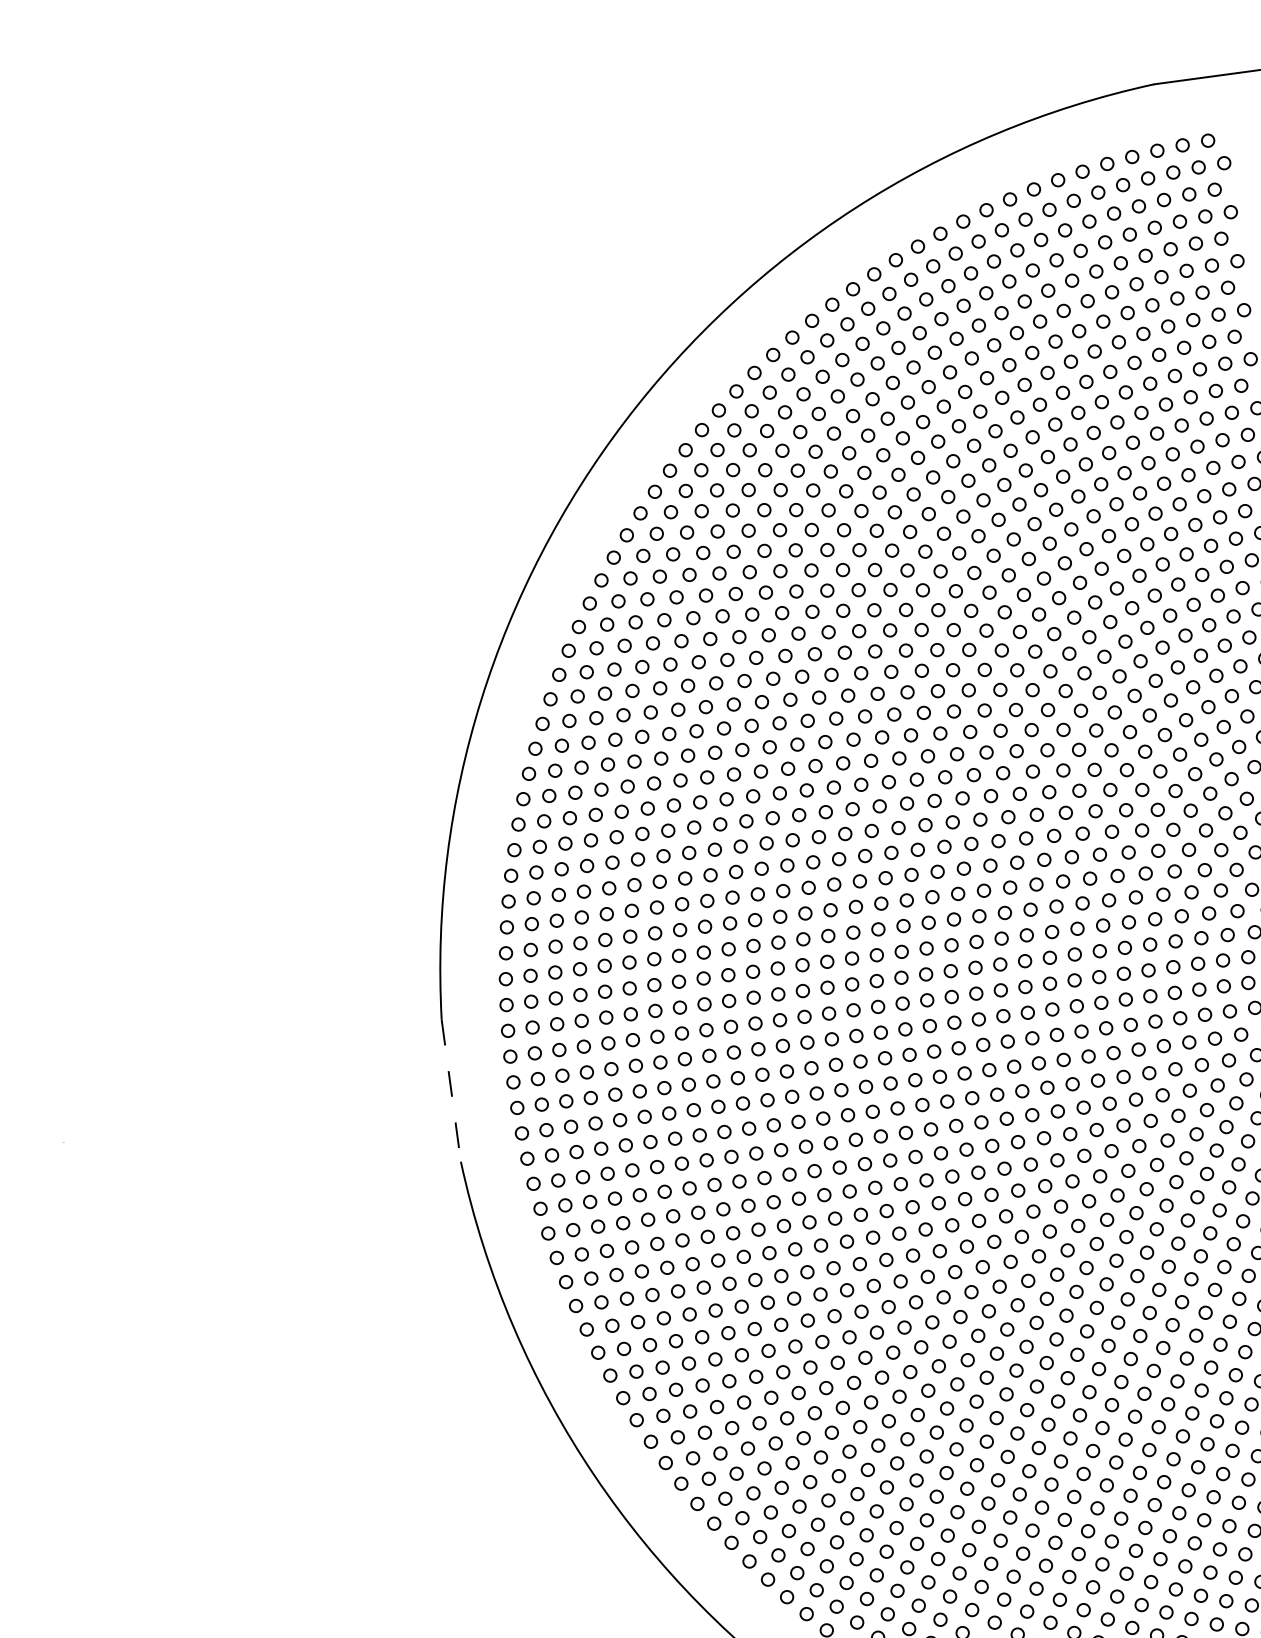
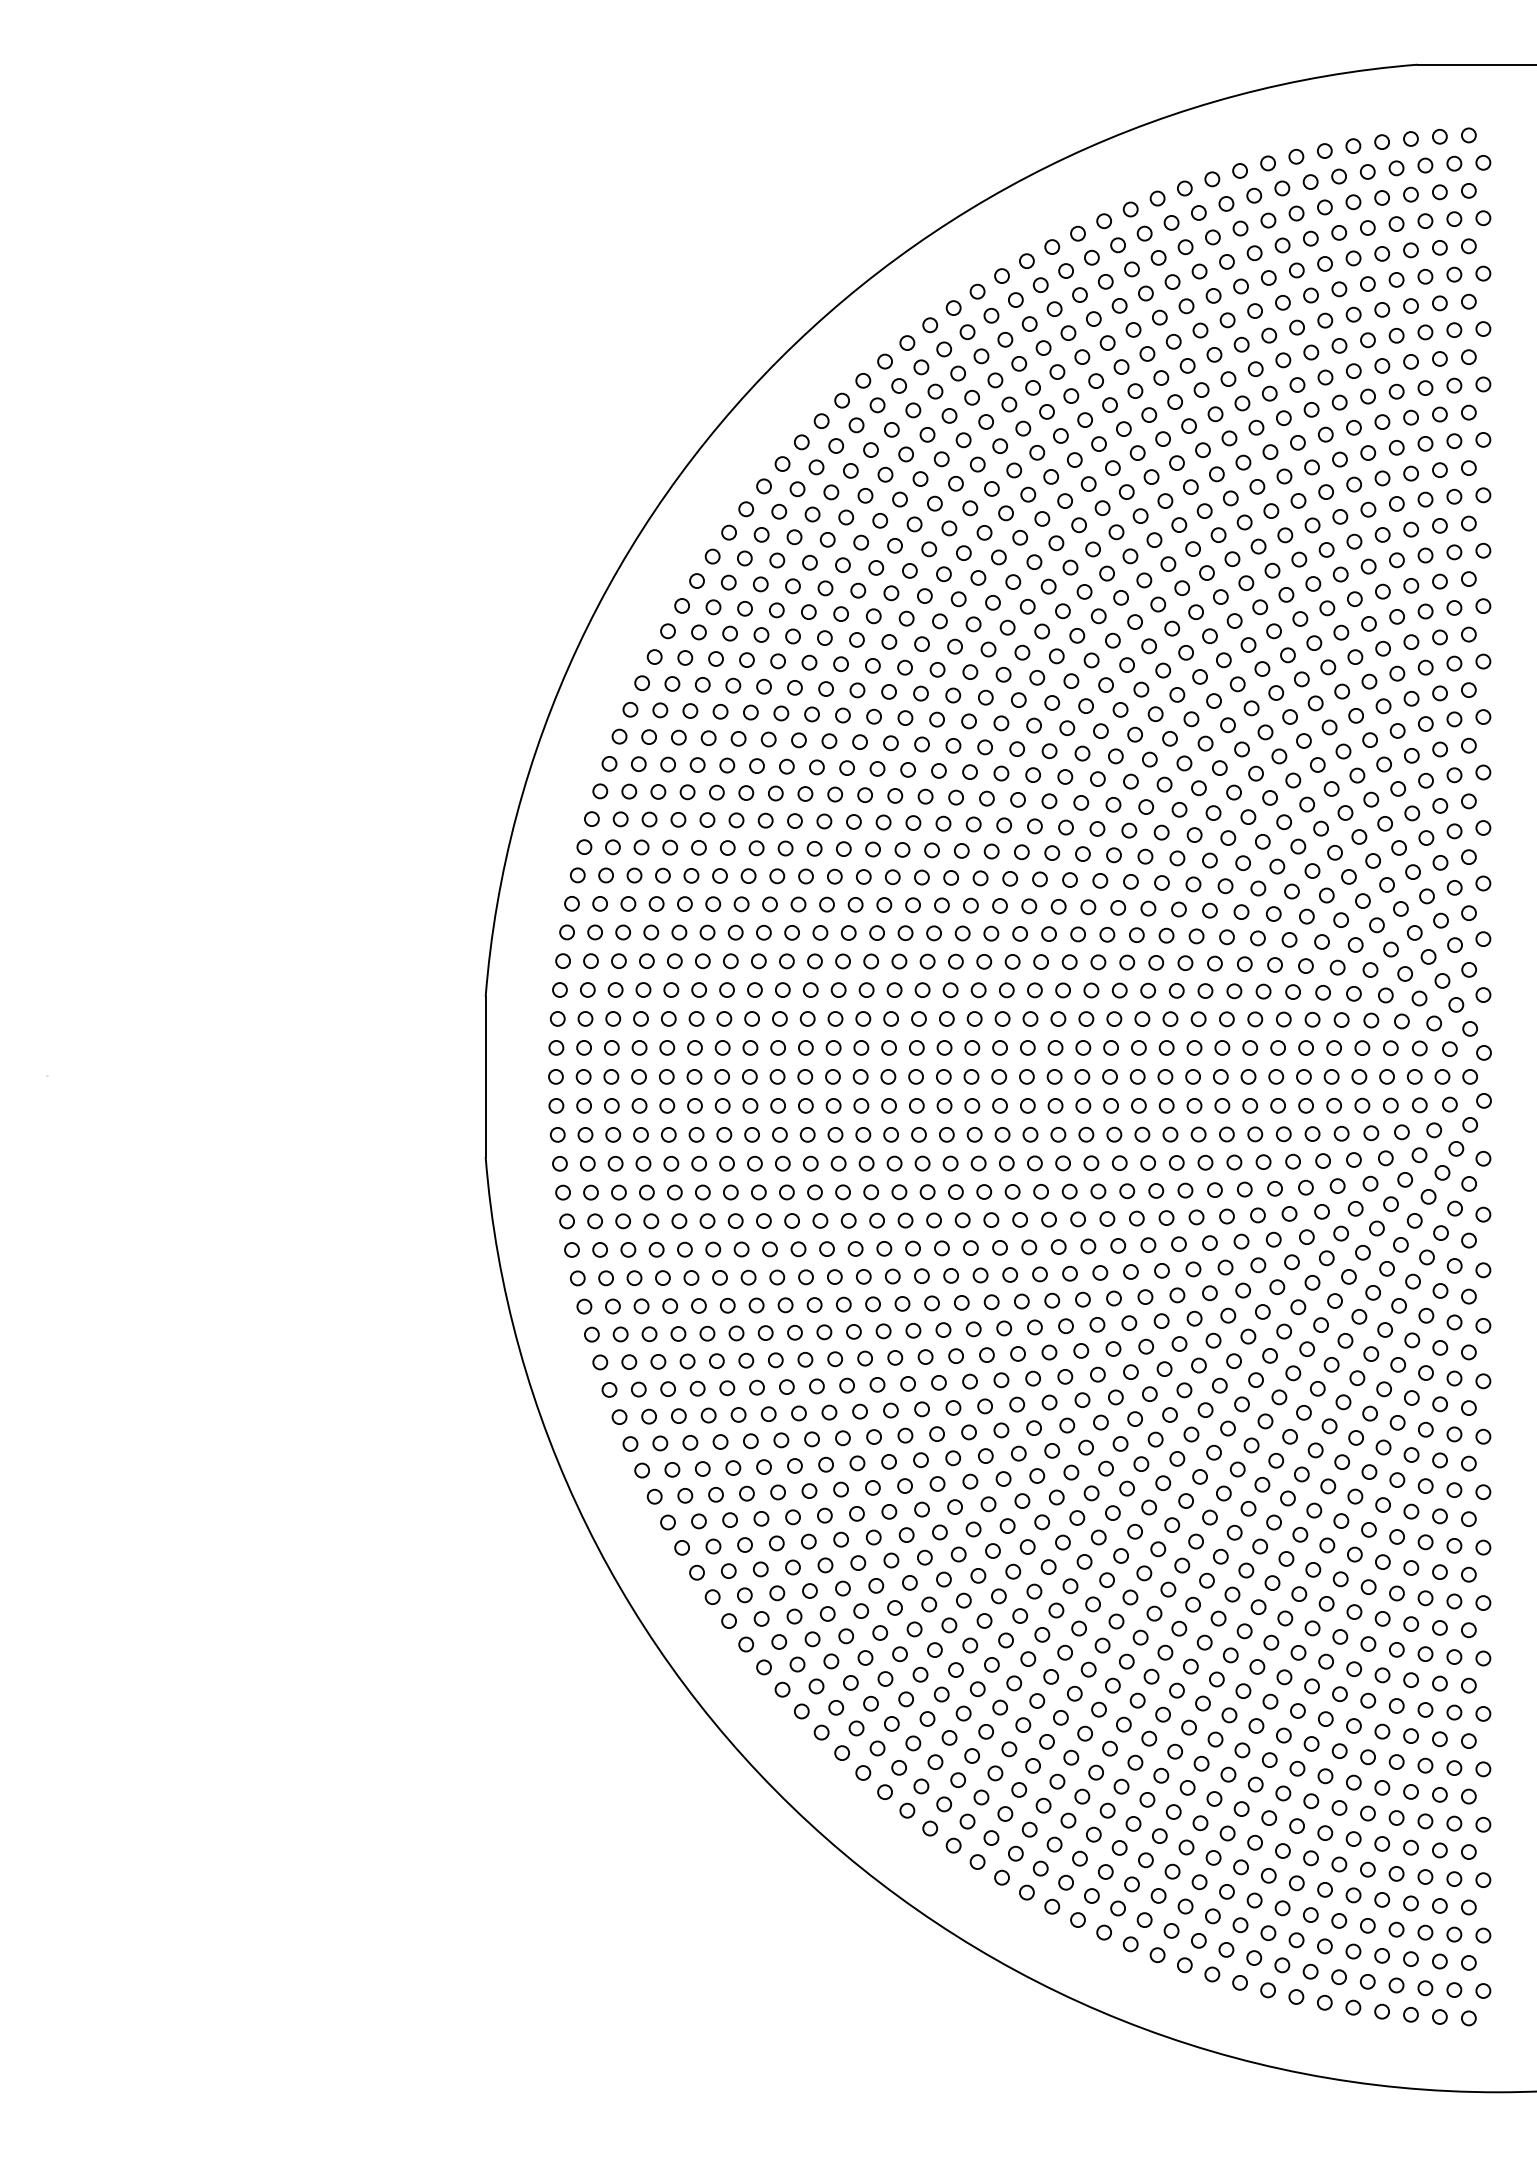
line: (451, 1091) -> (485, 1077), dashed -> solid

